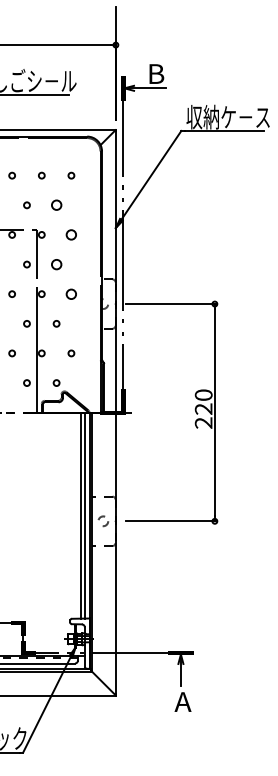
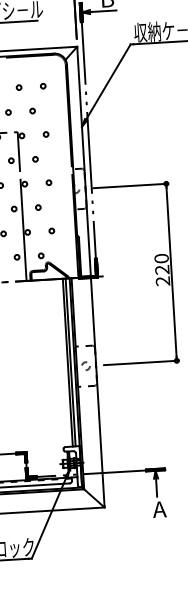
circle: (56, 205) -> (32, 111), size x0.62
circle: (71, 234) -> (46, 134), size x0.62
circle: (56, 264) -> (35, 159), size x0.62
circle: (71, 293) -> (49, 182), size x0.62

